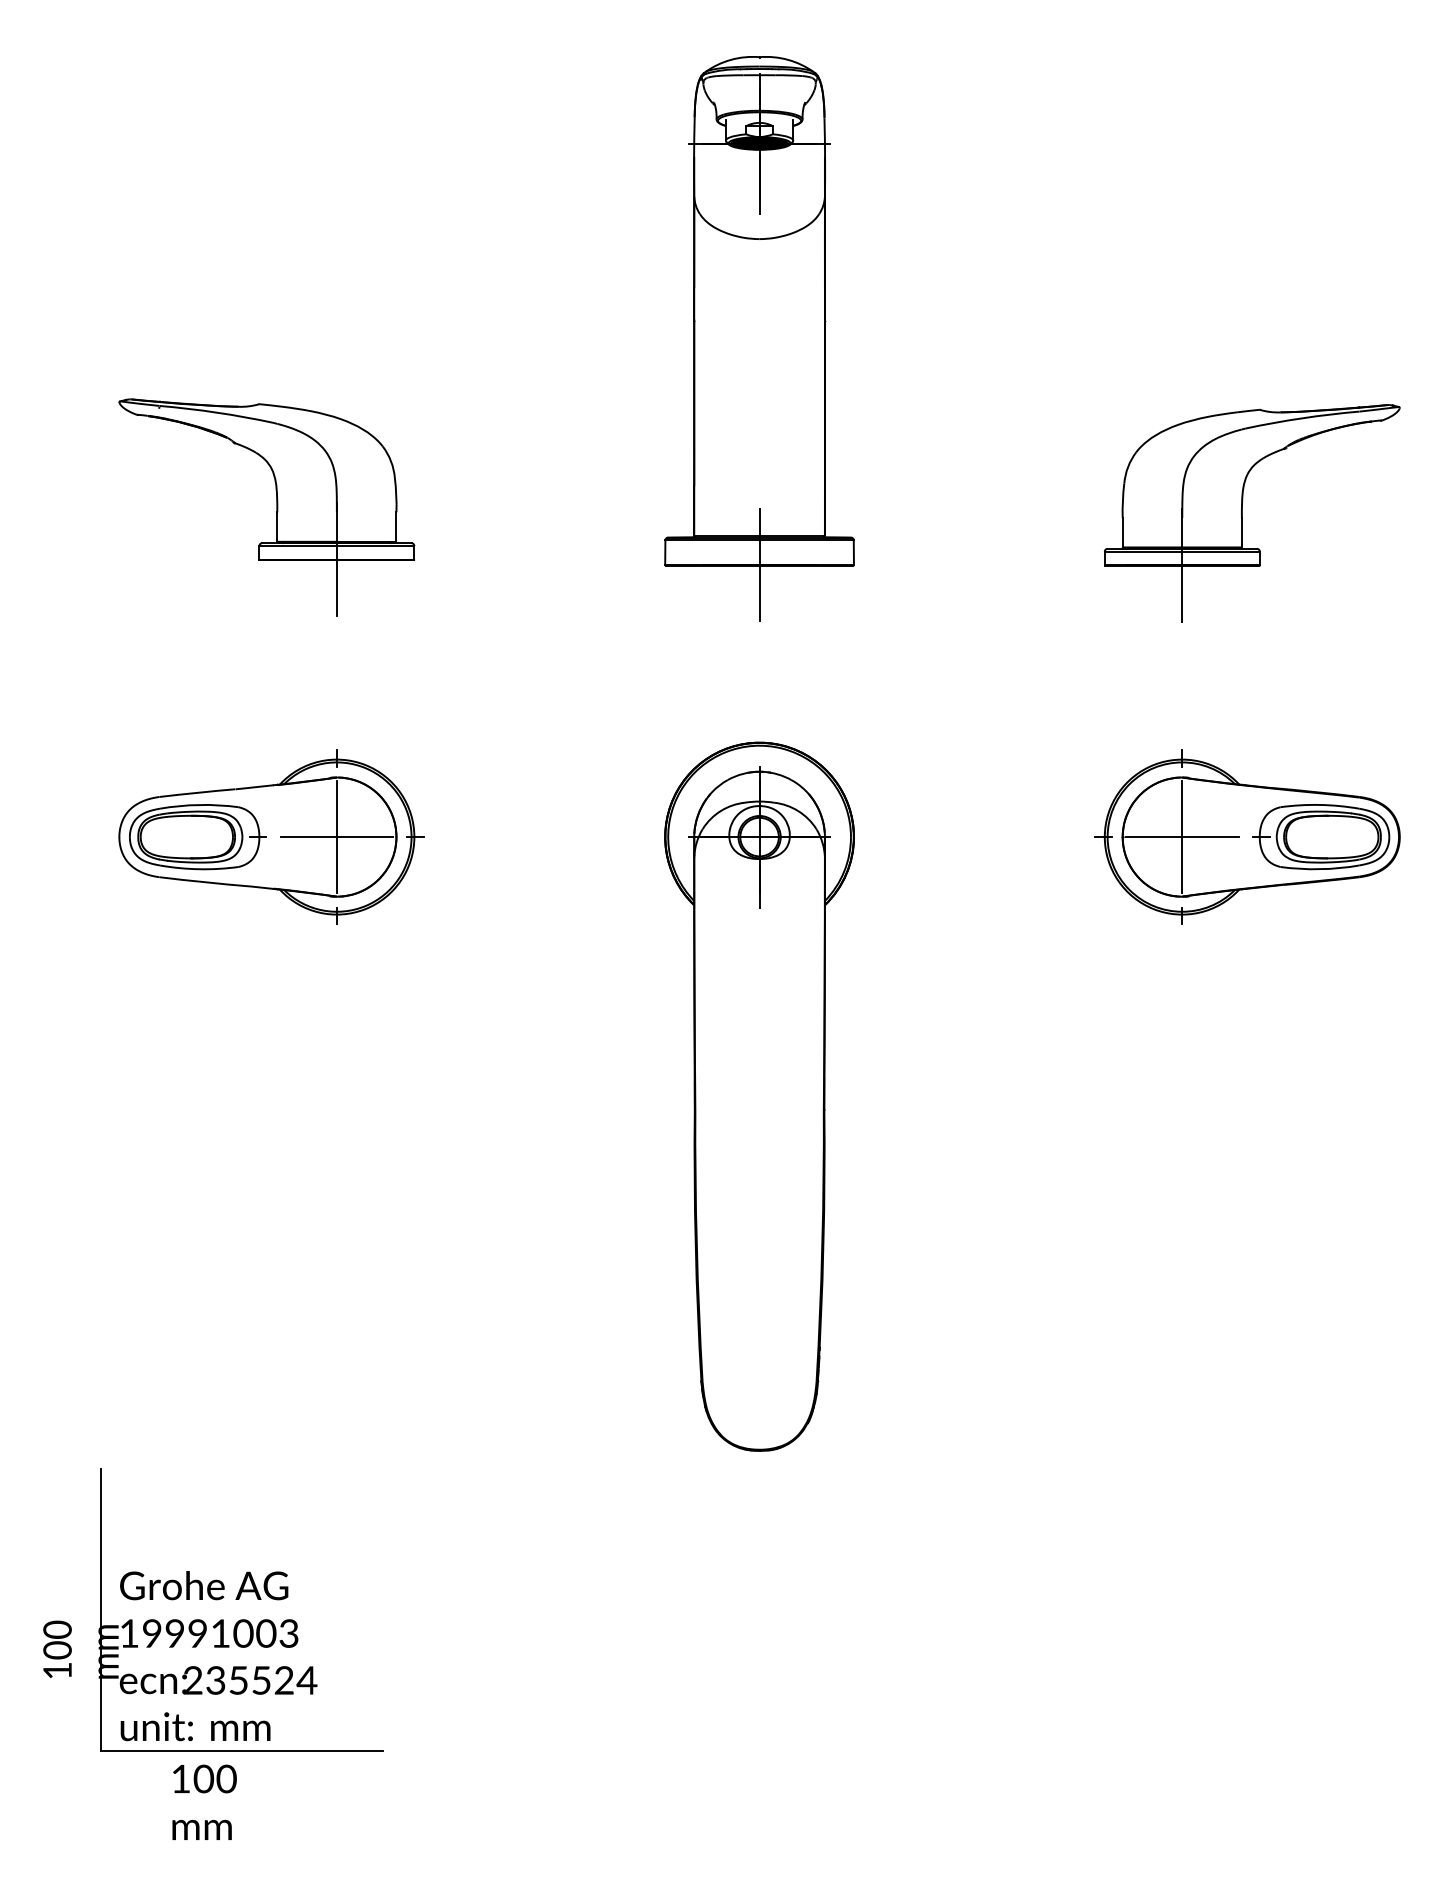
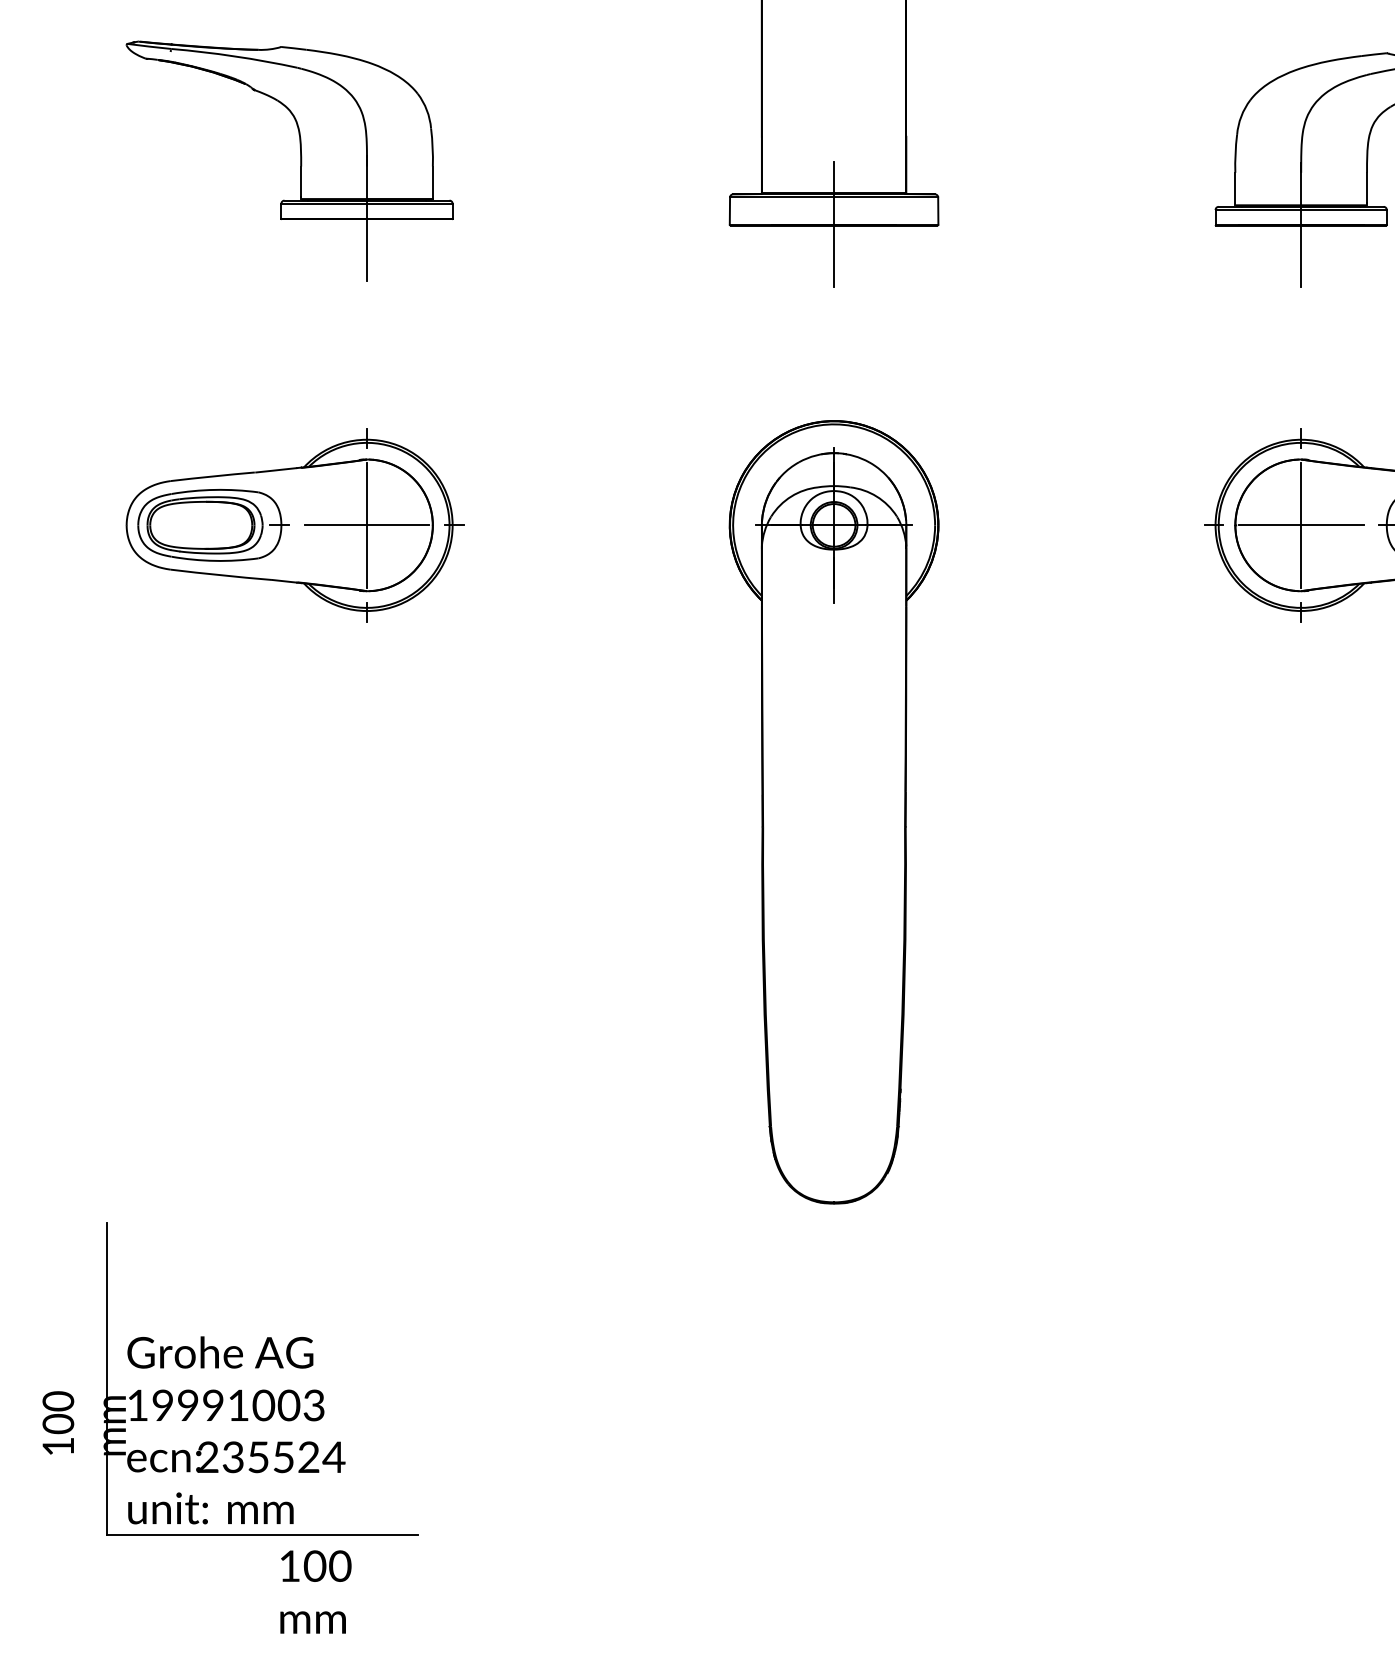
text: (204, 1801) -> (315, 1591), moved

